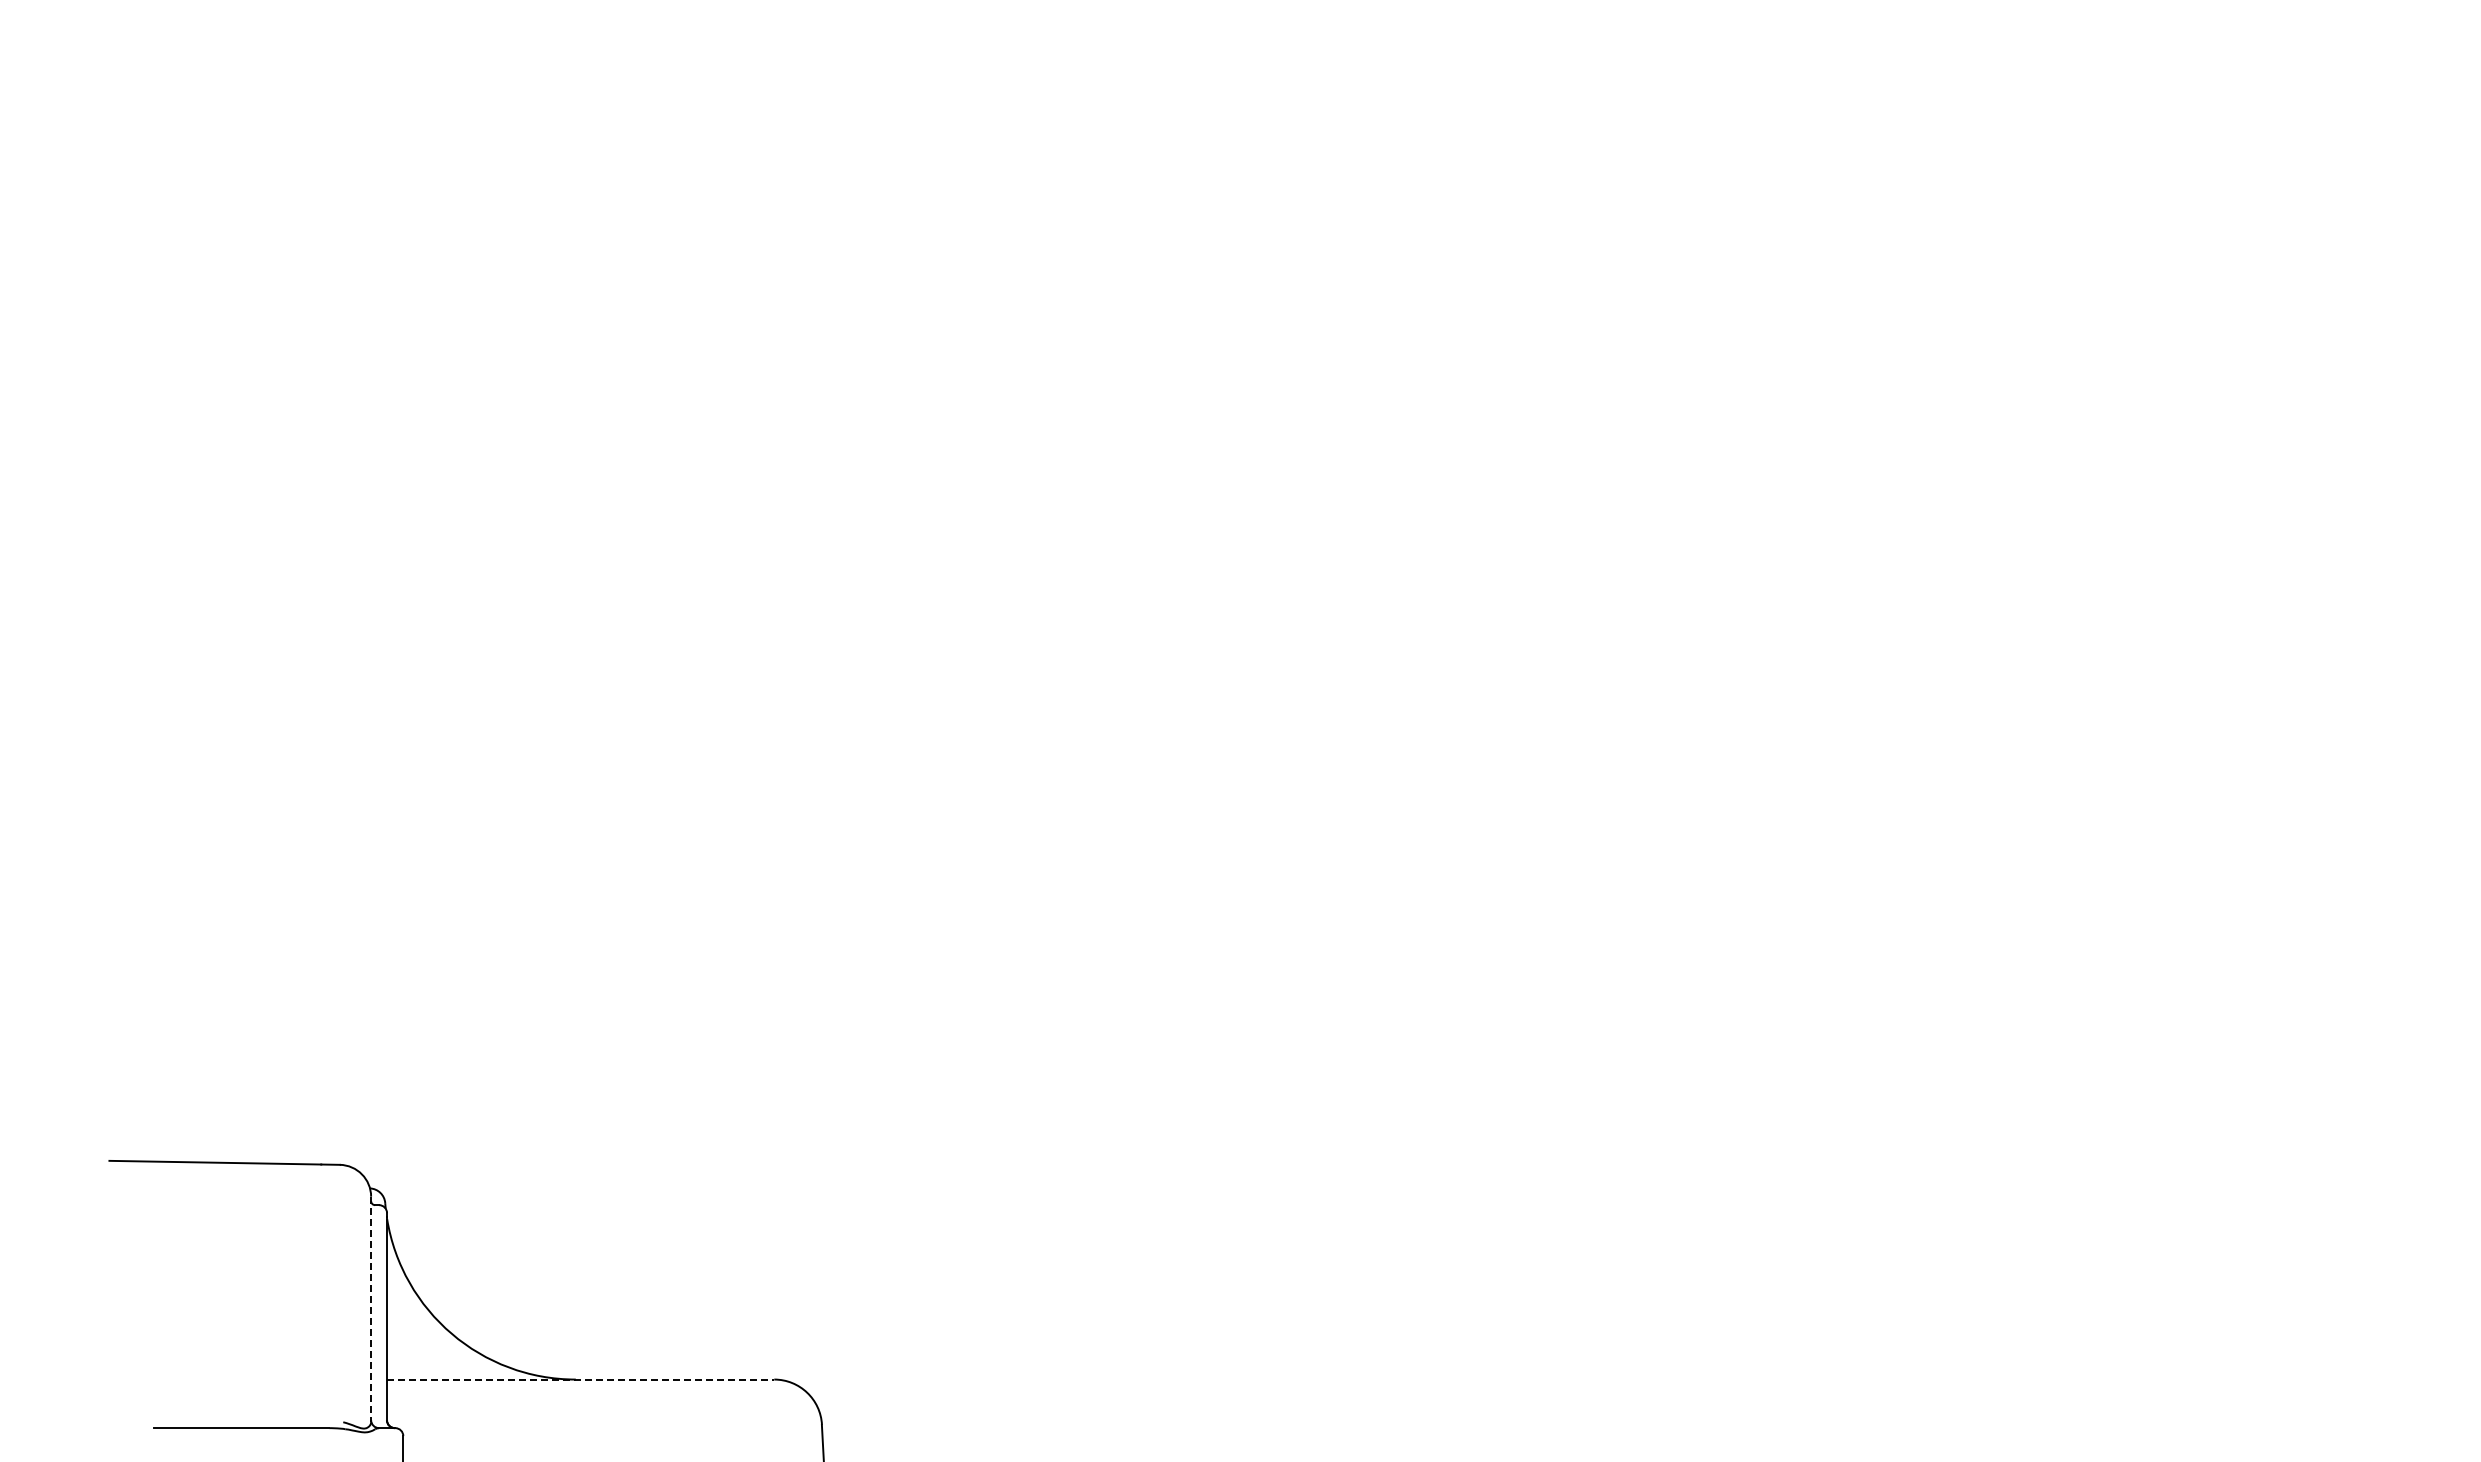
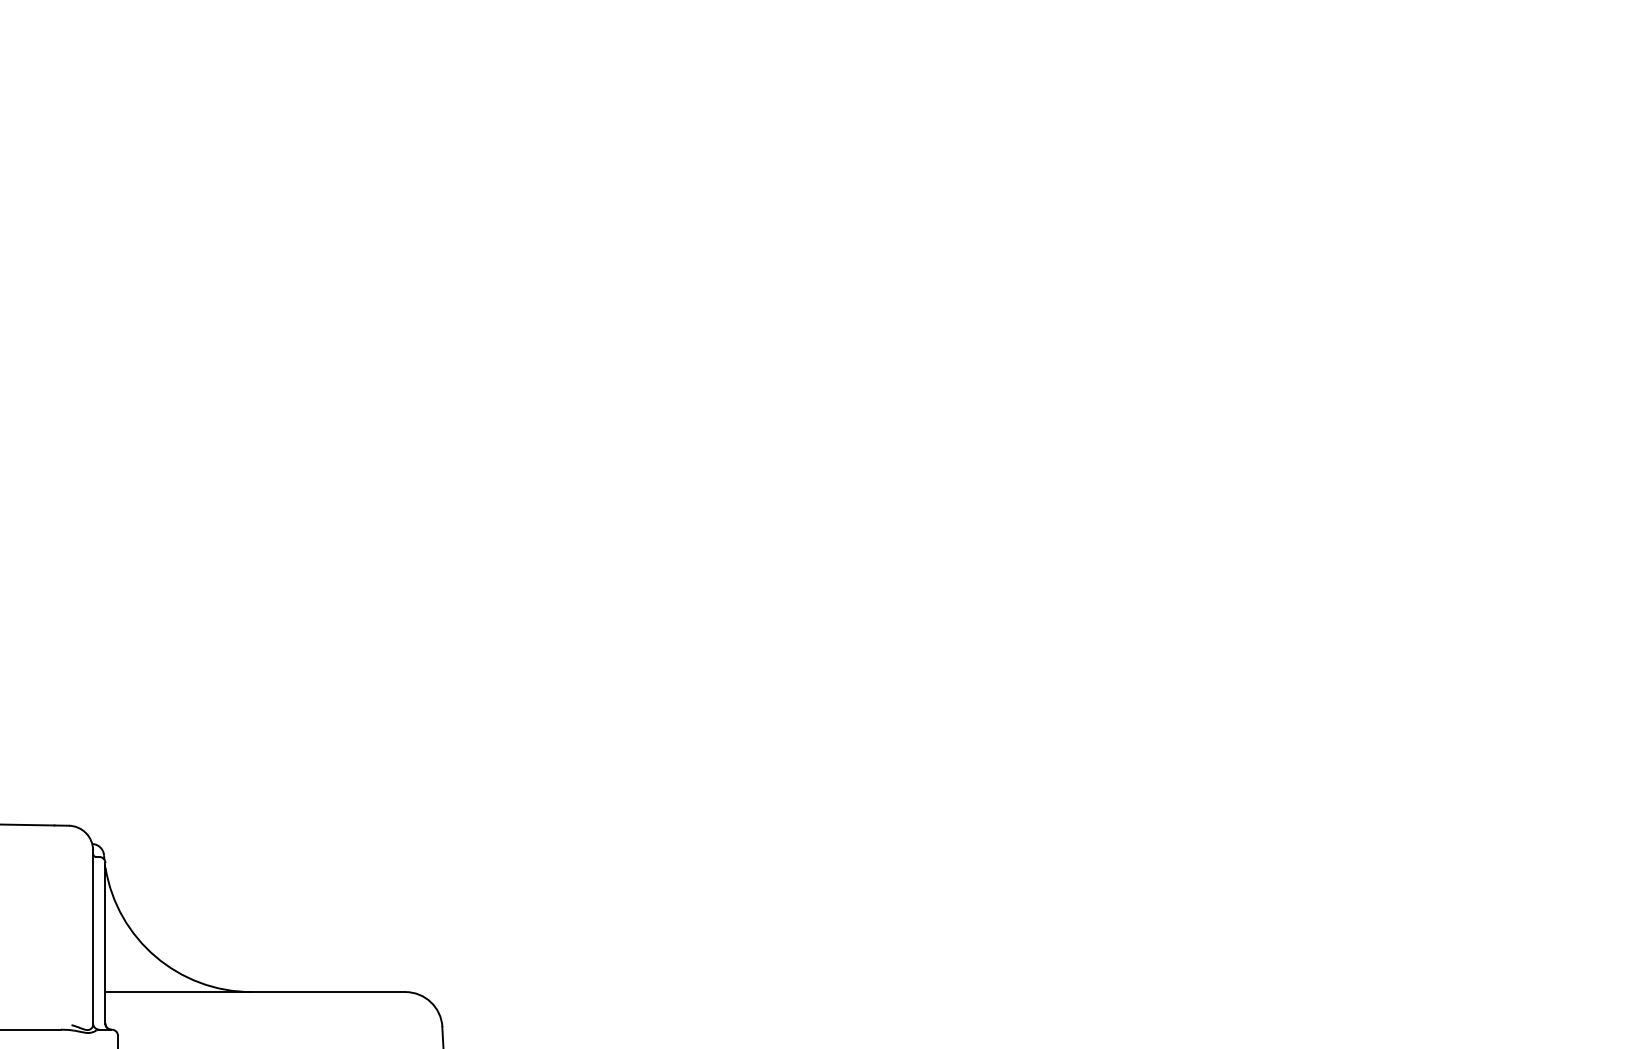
line: (371, 1309) -> (93, 937), dashed -> solid
line: (580, 1379) -> (255, 992), dashed -> solid

